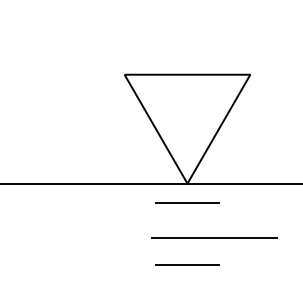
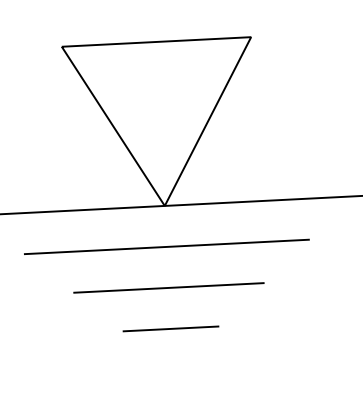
line: (187, 202) -> (166, 234), removed
line: (187, 210) -> (166, 246), added
line: (214, 237) -> (168, 287), moved

